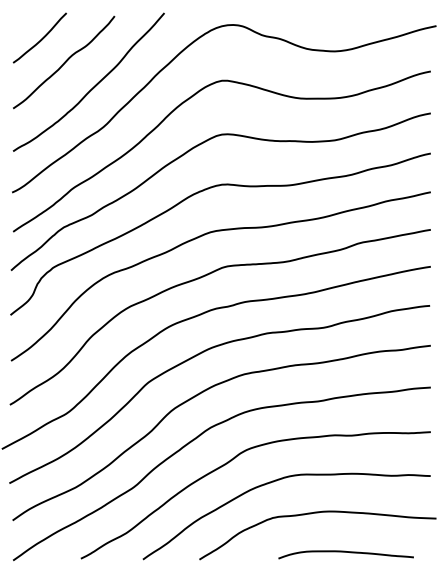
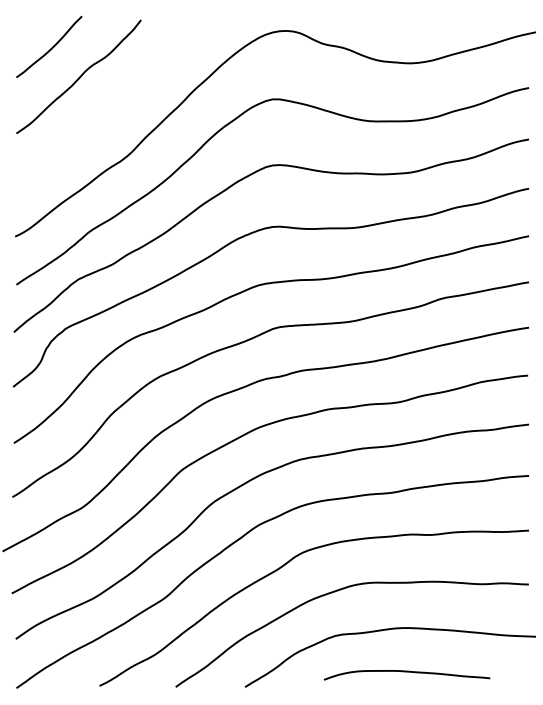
curve: (93, 86) -> (115, 106), removed
curve: (345, 552) -> (406, 672), moved

